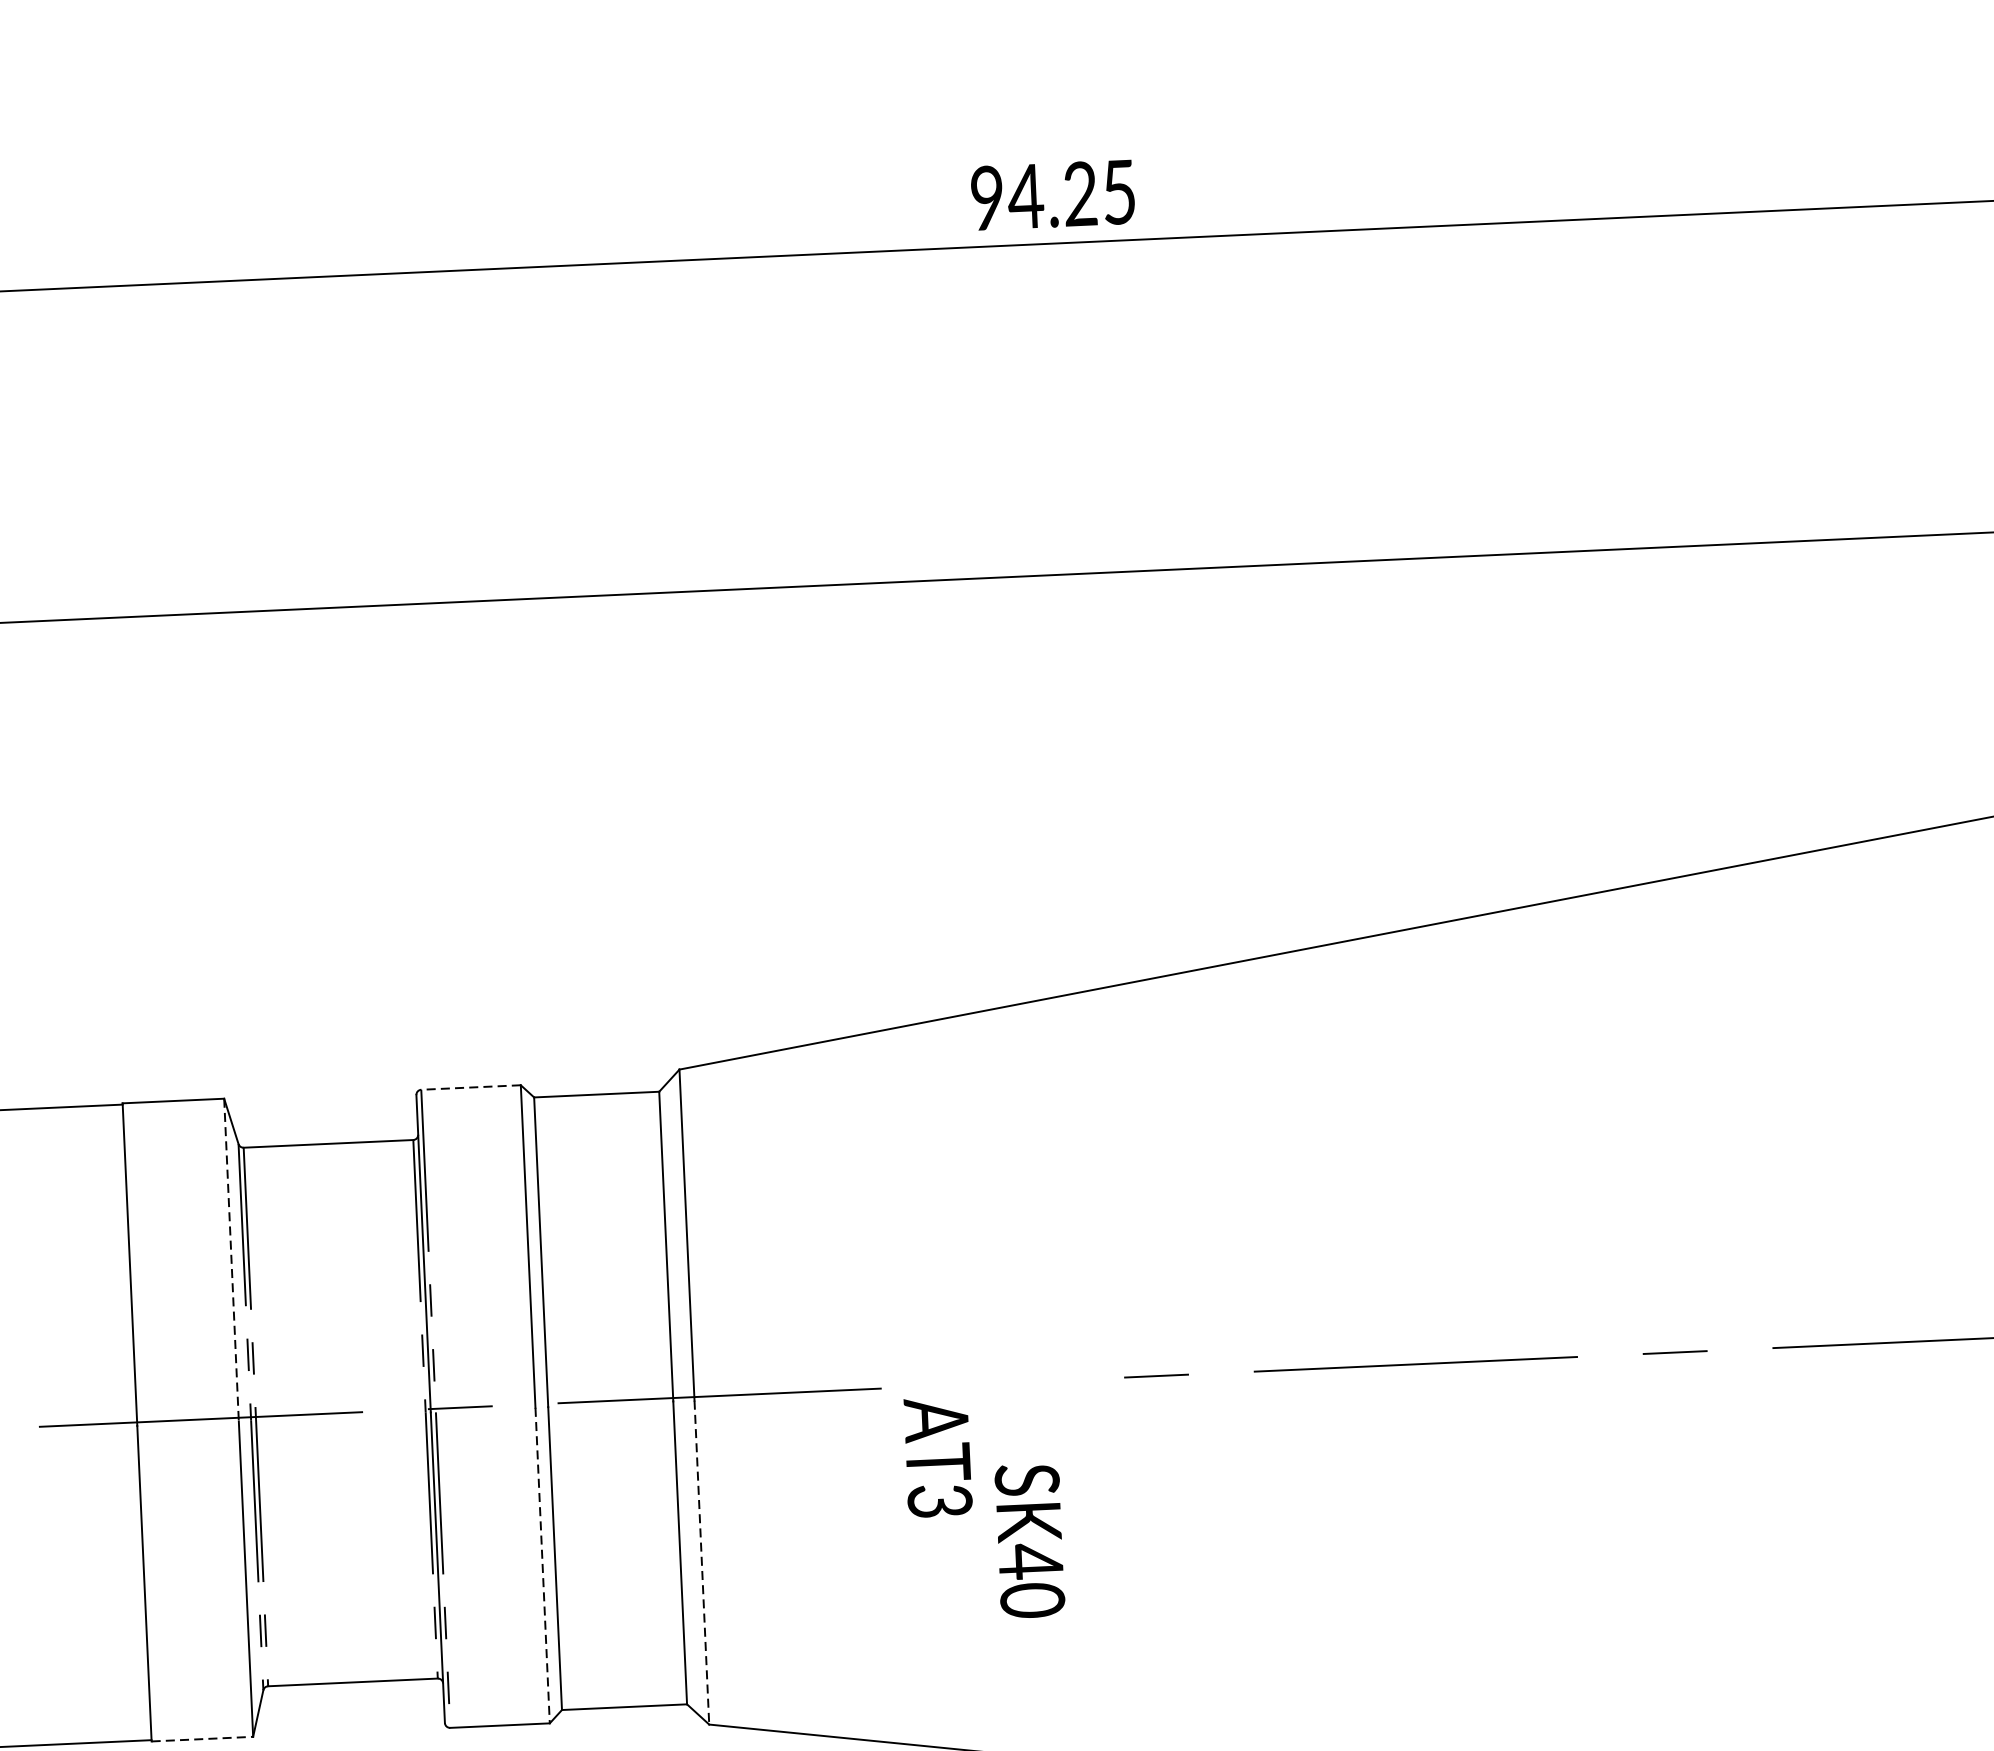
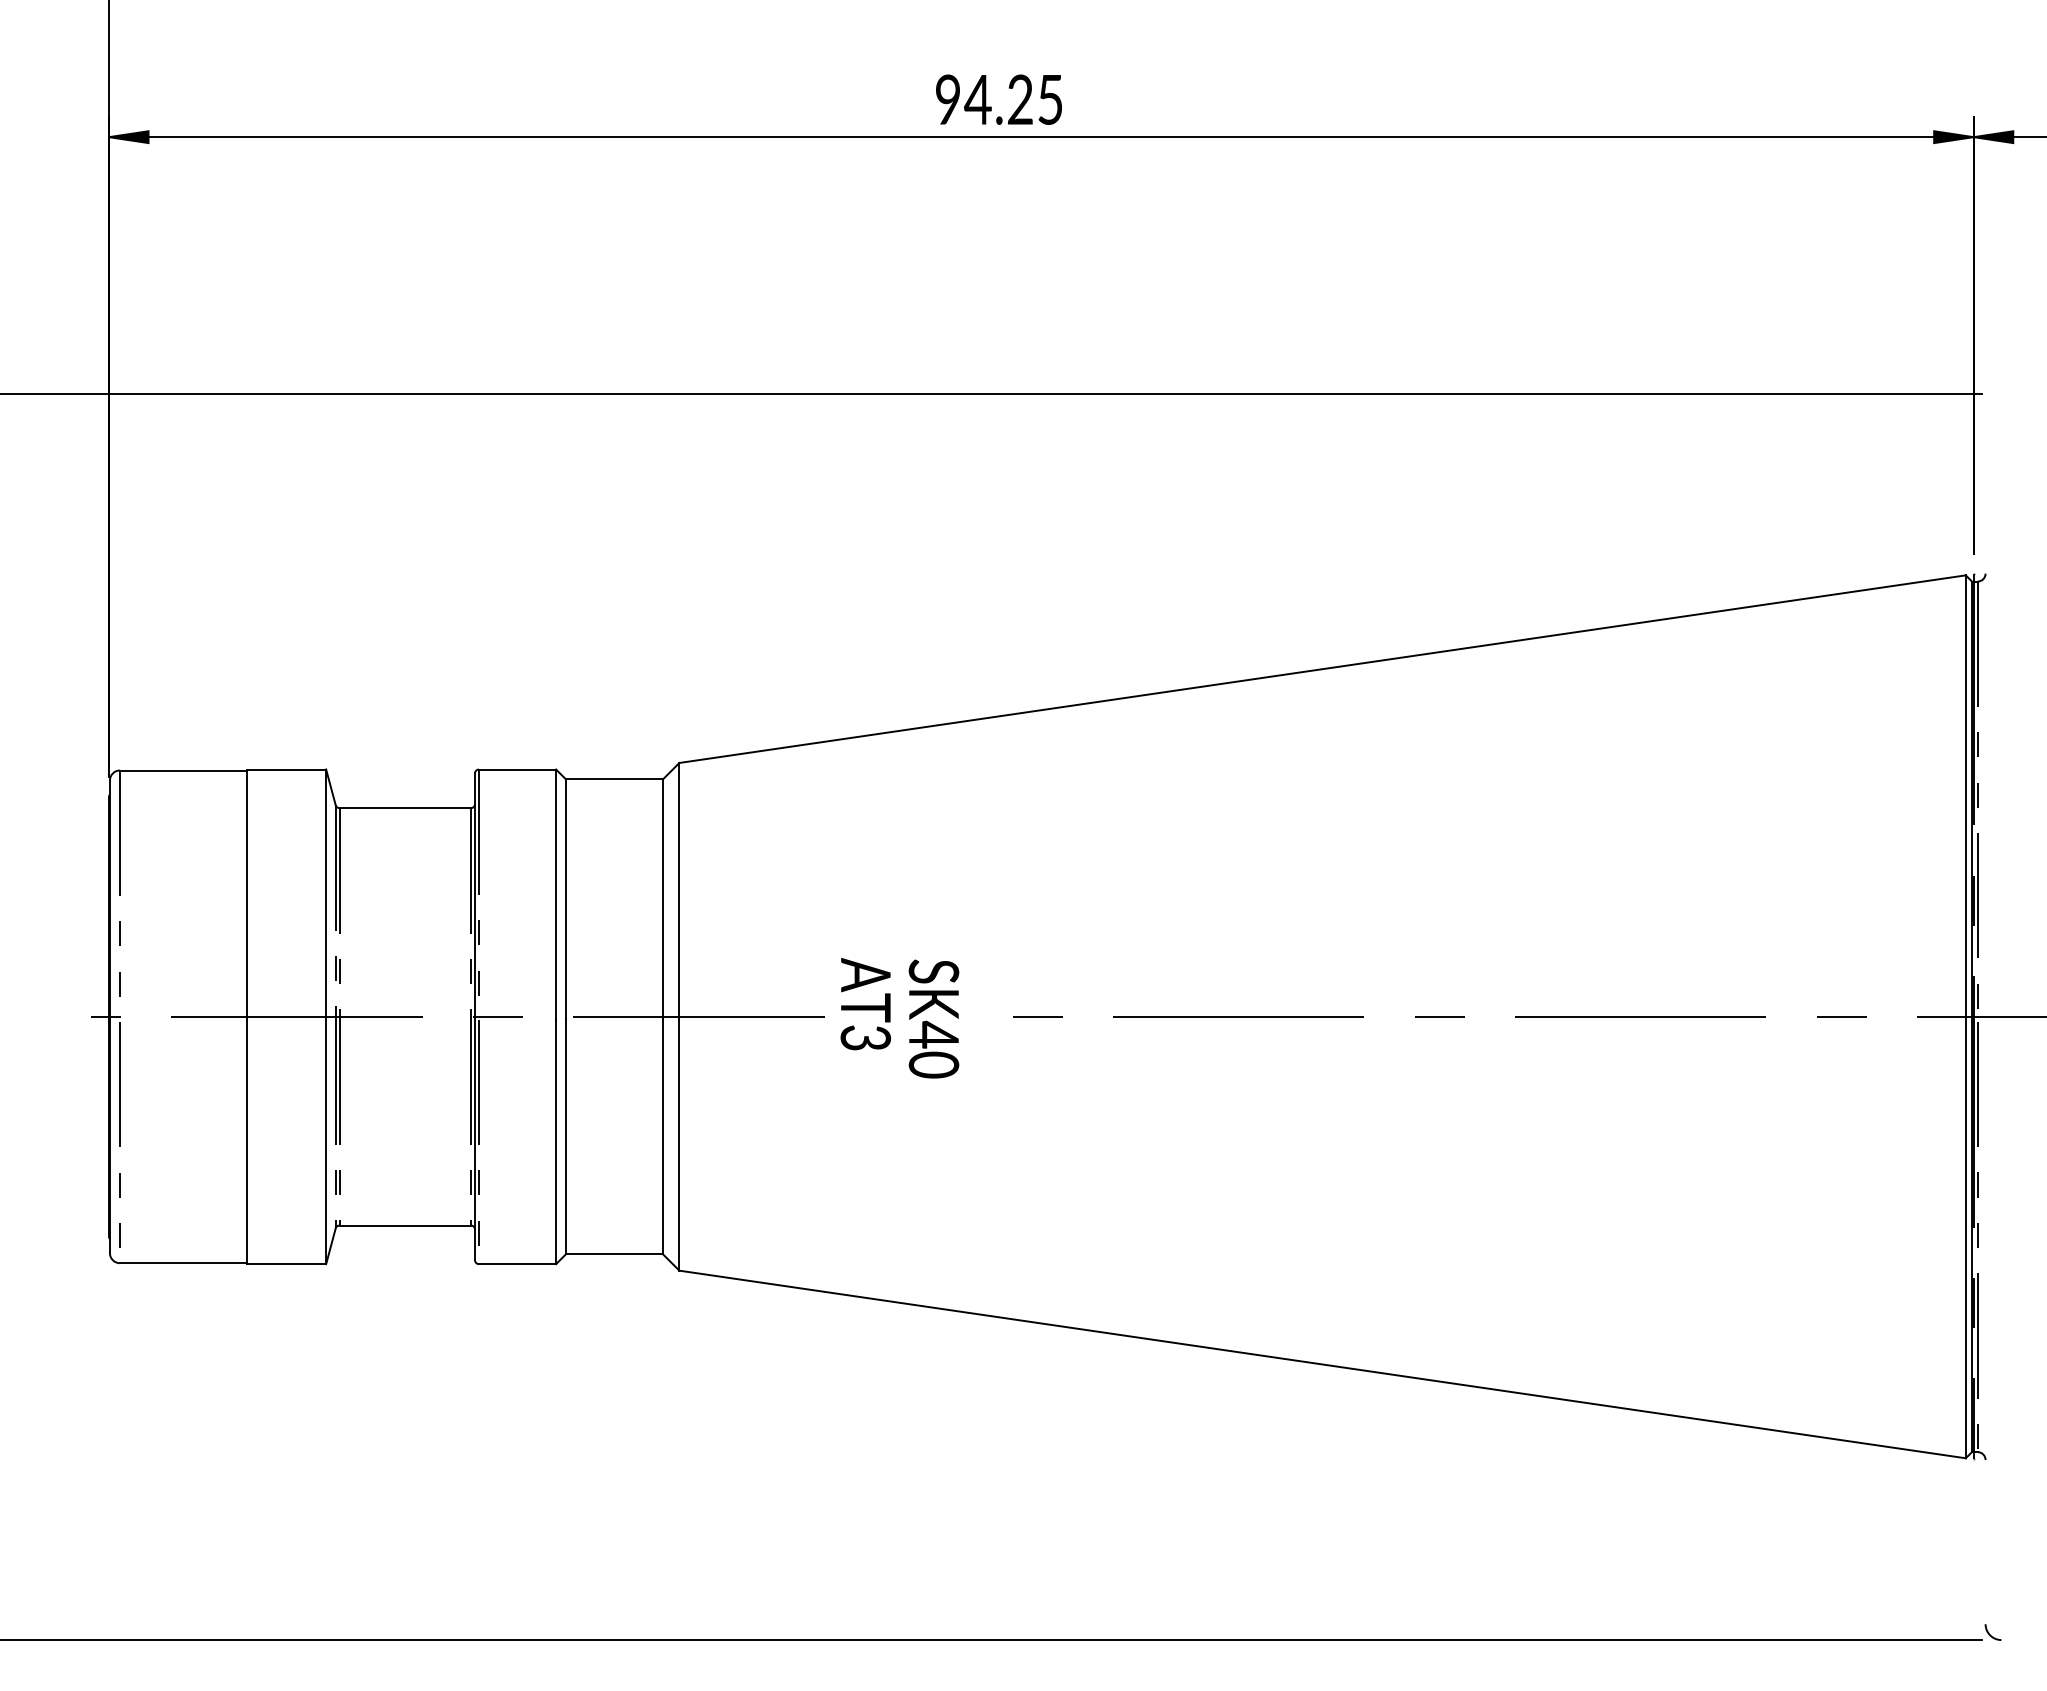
line: (471, 1087) -> (517, 769), dashed -> solid
line: (231, 1261) -> (326, 895), dashed -> solid
text: (937, 1456) -> (865, 1003), moved
text: (1029, 1540) -> (933, 1018), moved
line: (702, 1563) -> (679, 1145), dashed -> solid
line: (543, 1566) -> (556, 1142), dashed -> solid
line: (203, 1739) -> (287, 1264), dashed -> solid

